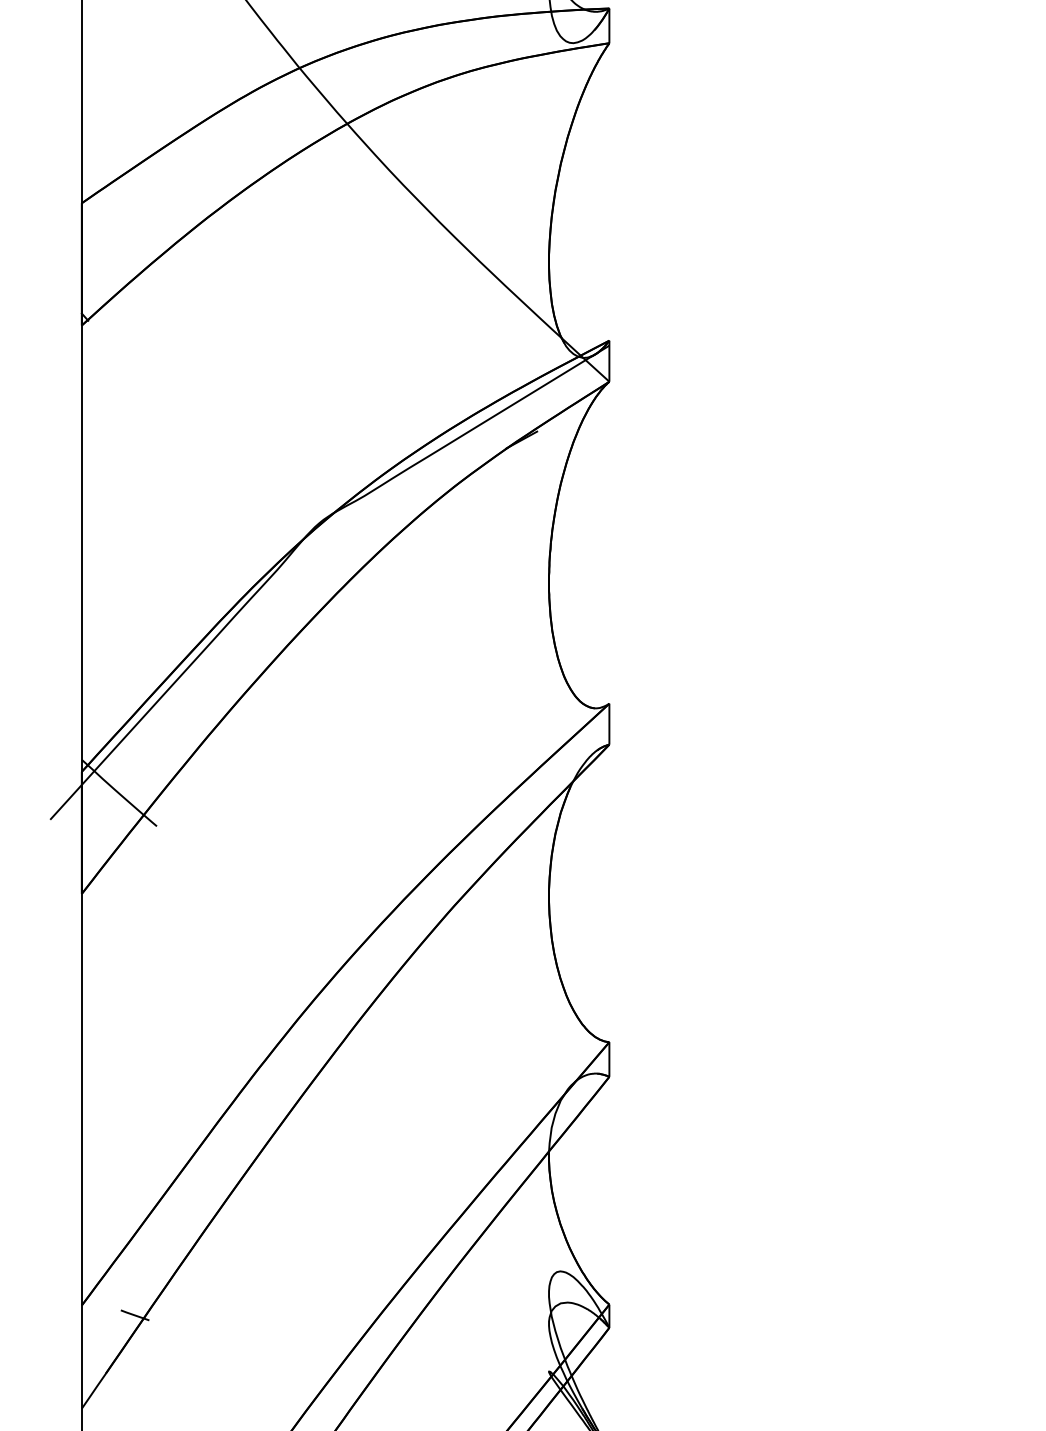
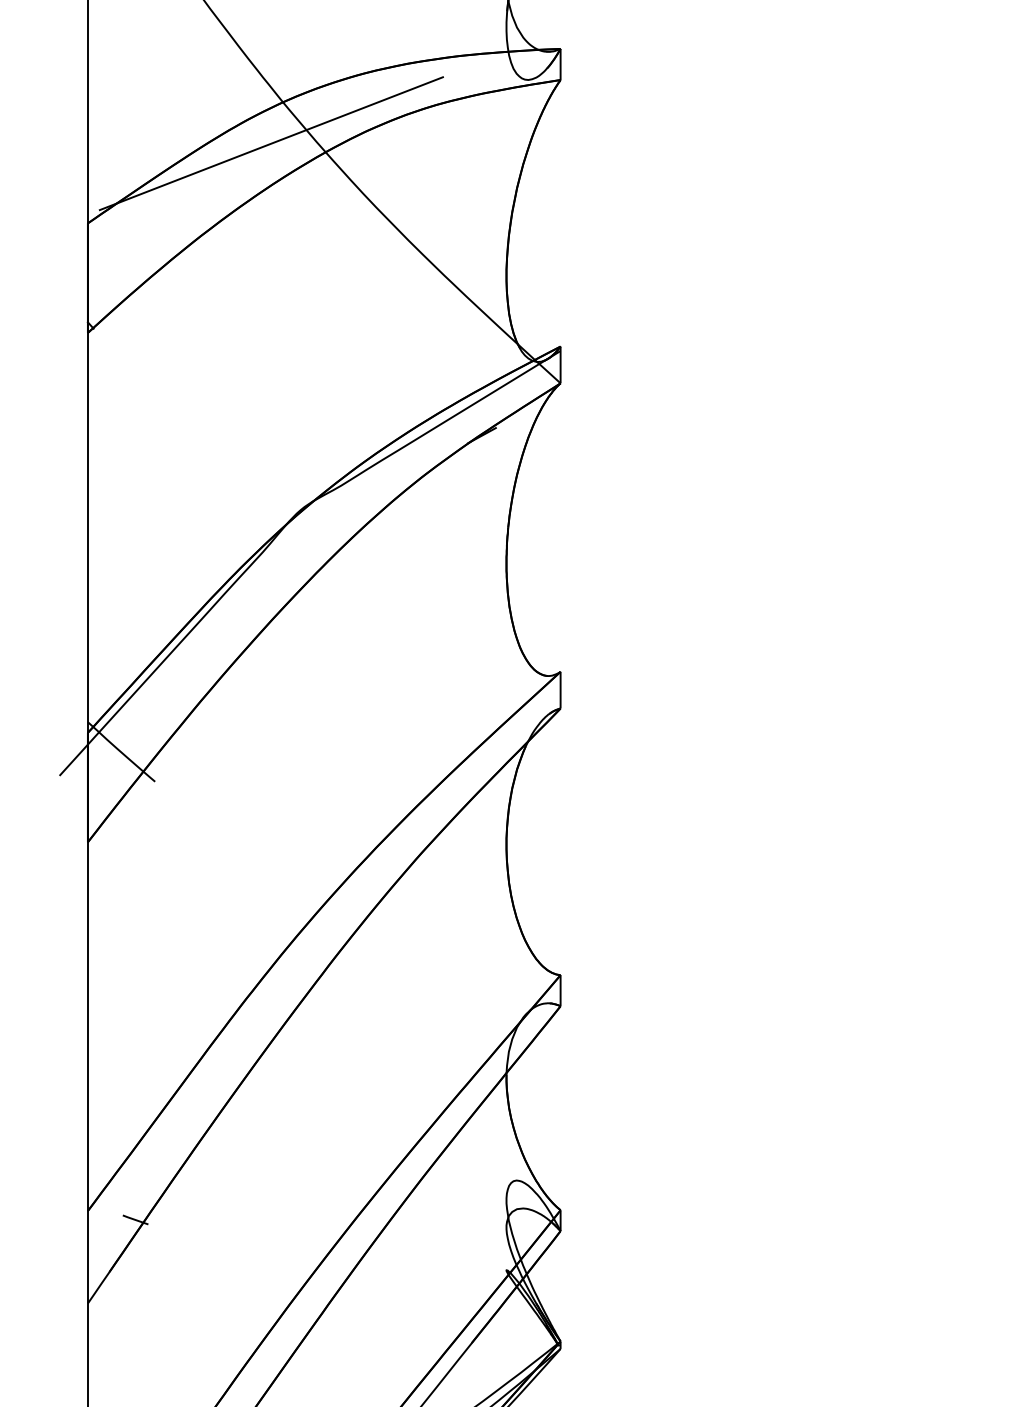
line: (285, 114) -> (270, 143), added

